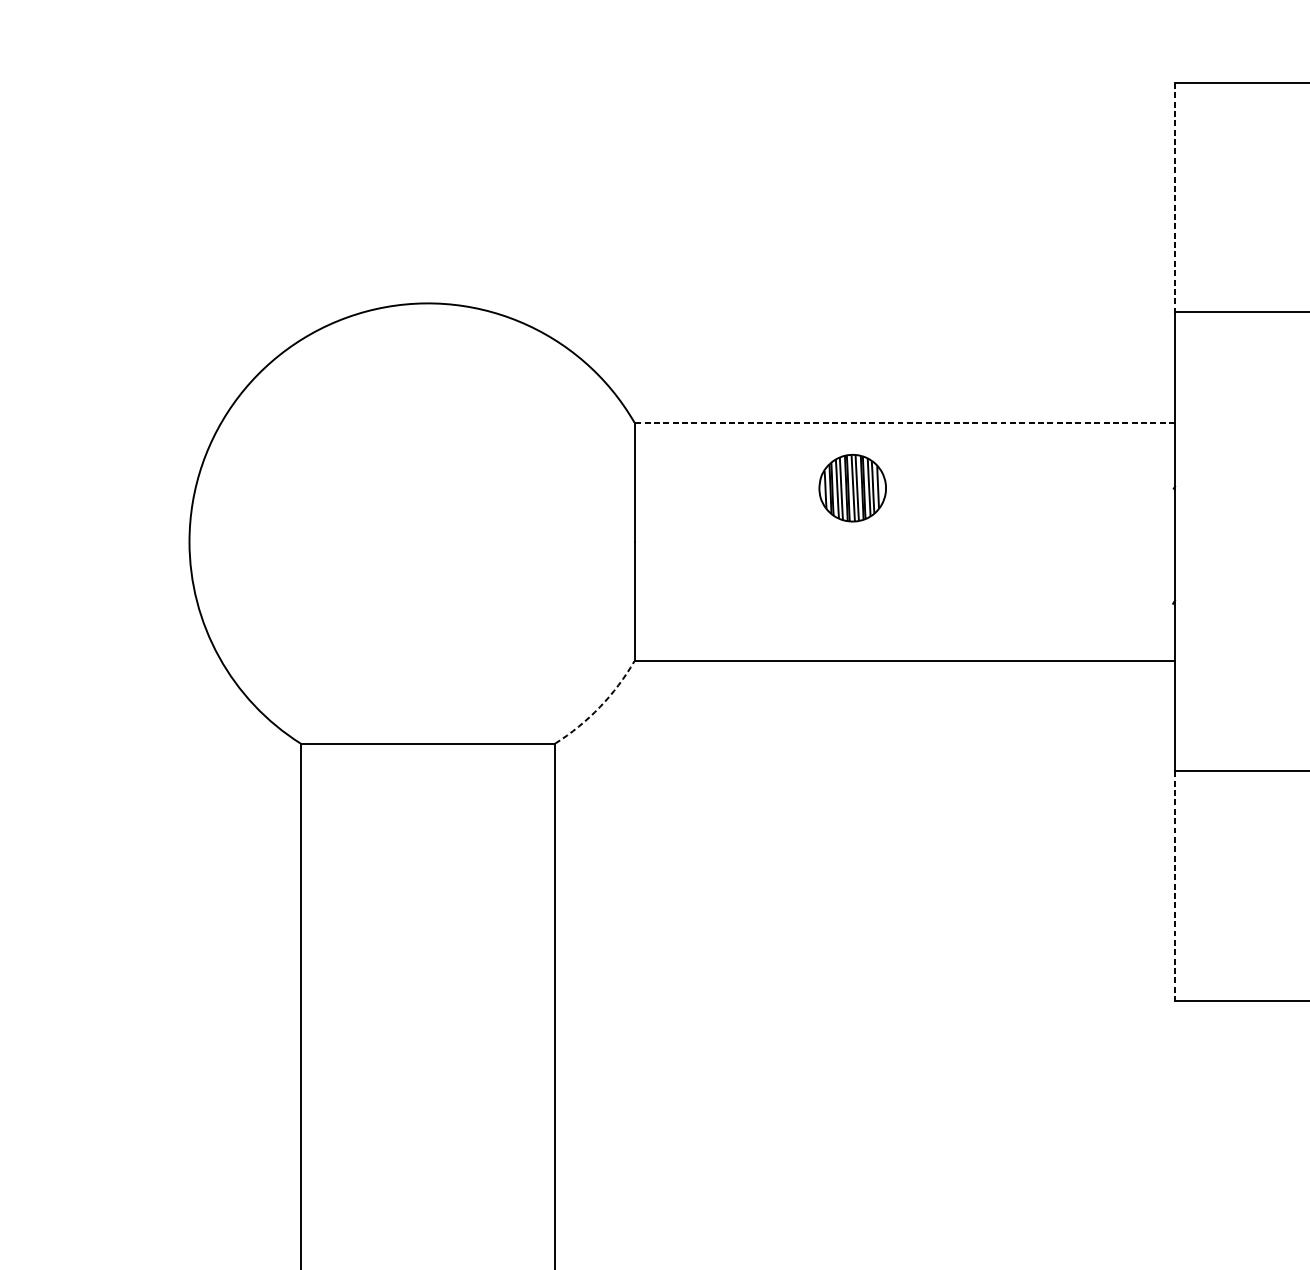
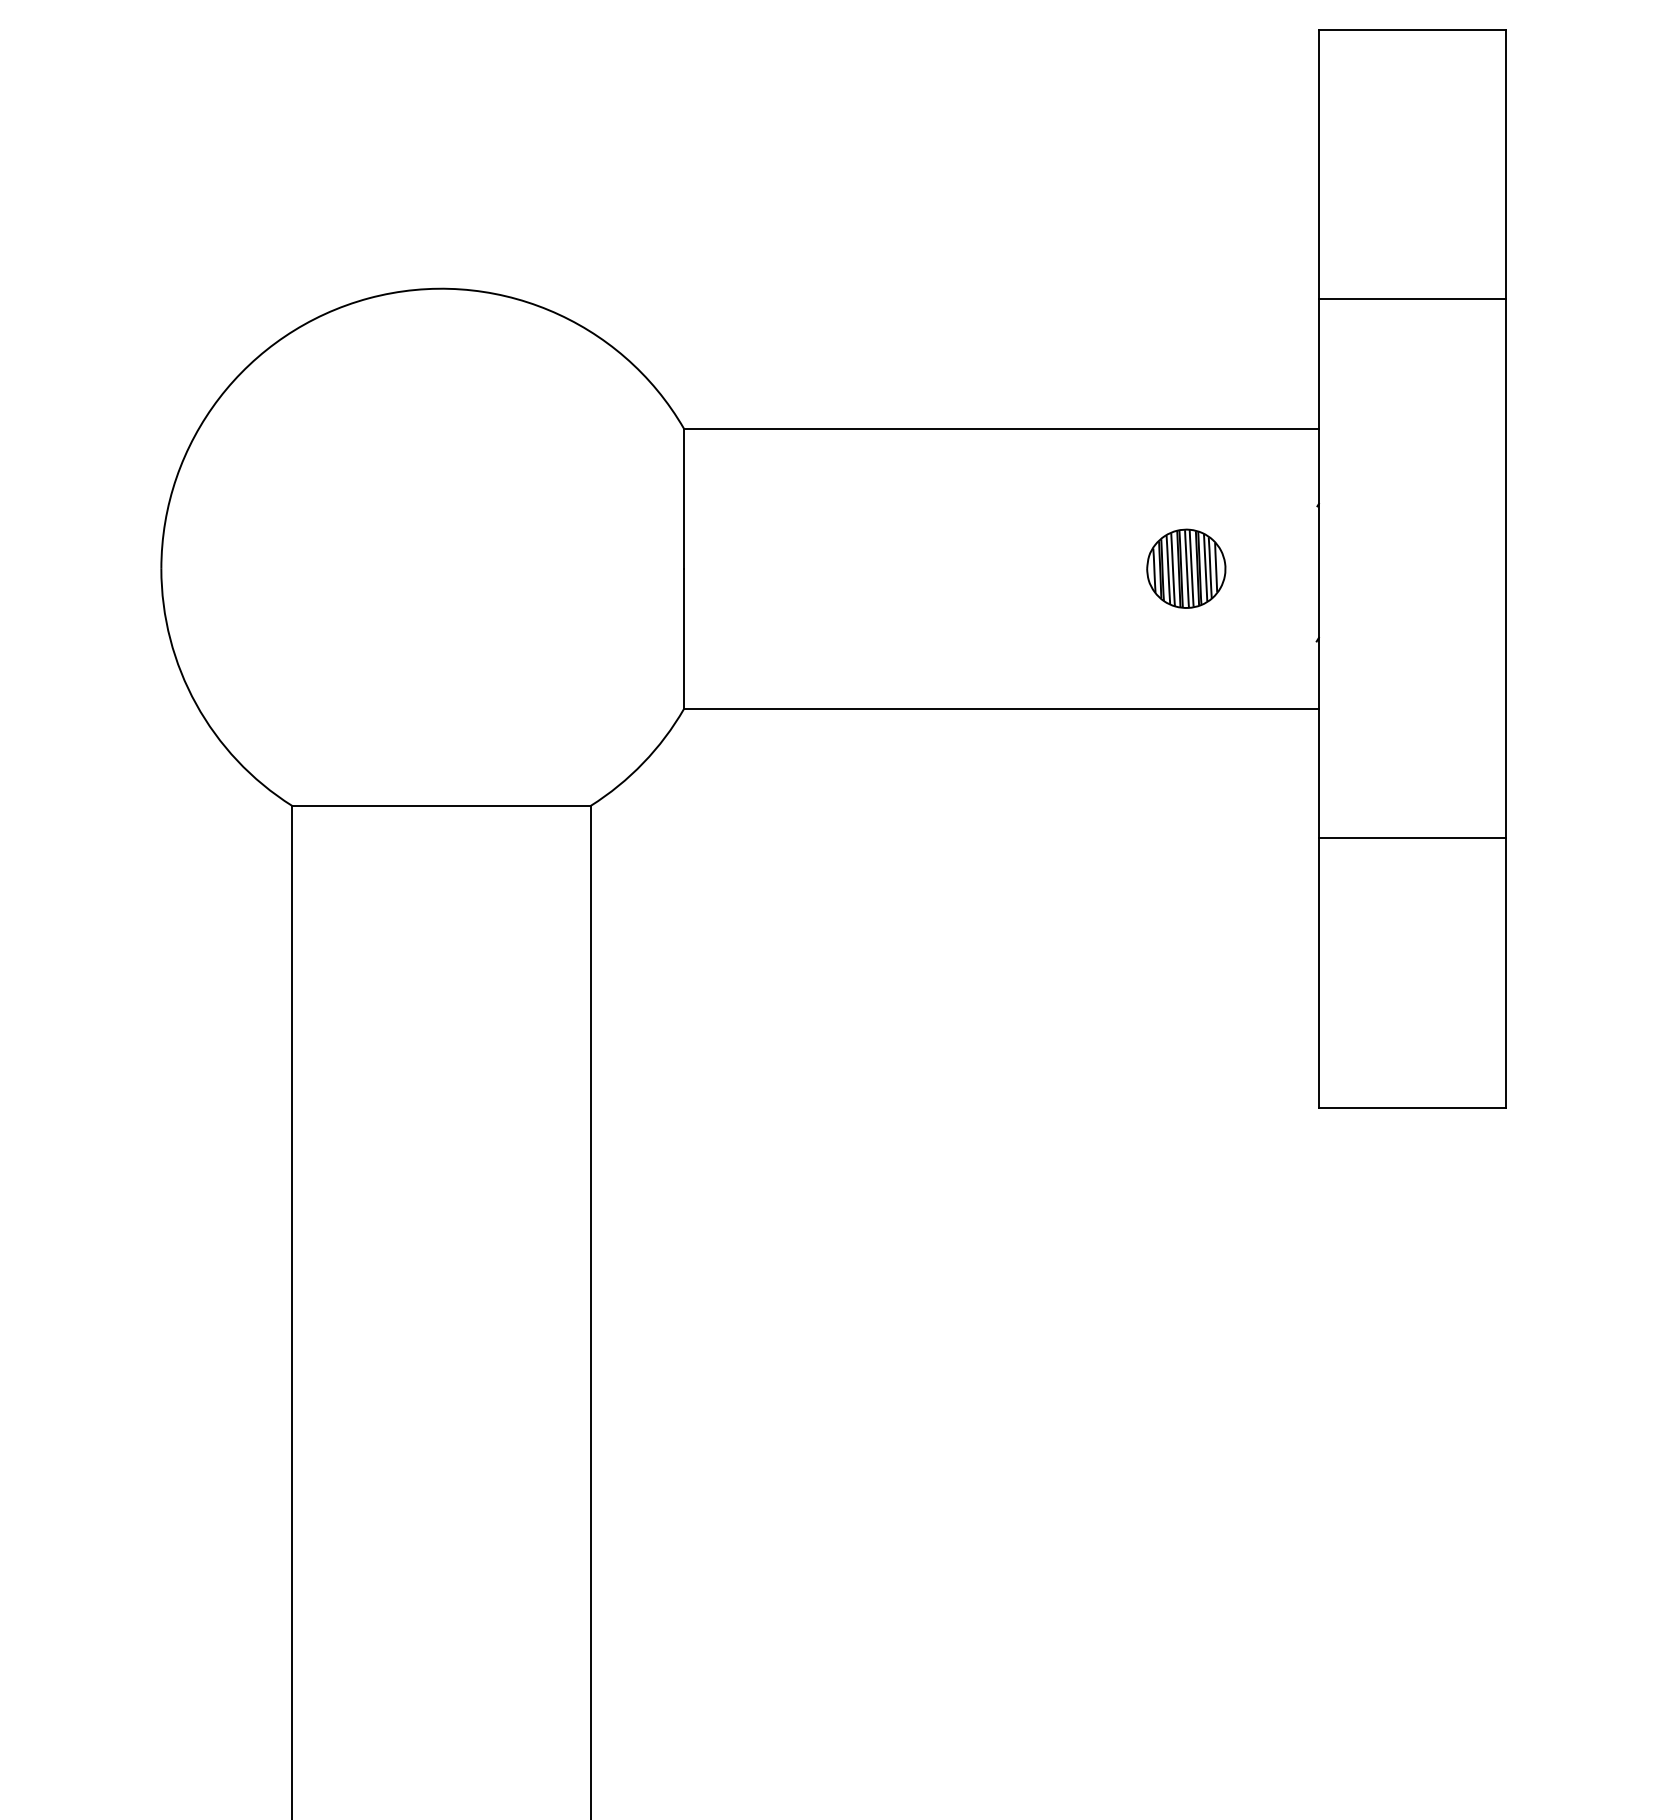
line: (1174, 197) -> (1318, 164), dashed -> solid
line: (903, 422) -> (1000, 428), dashed -> solid
part: (852, 487) -> (1186, 568), moved
arc: (599, 707) -> (643, 763), dashed -> solid
line: (1174, 886) -> (1318, 973), dashed -> solid

